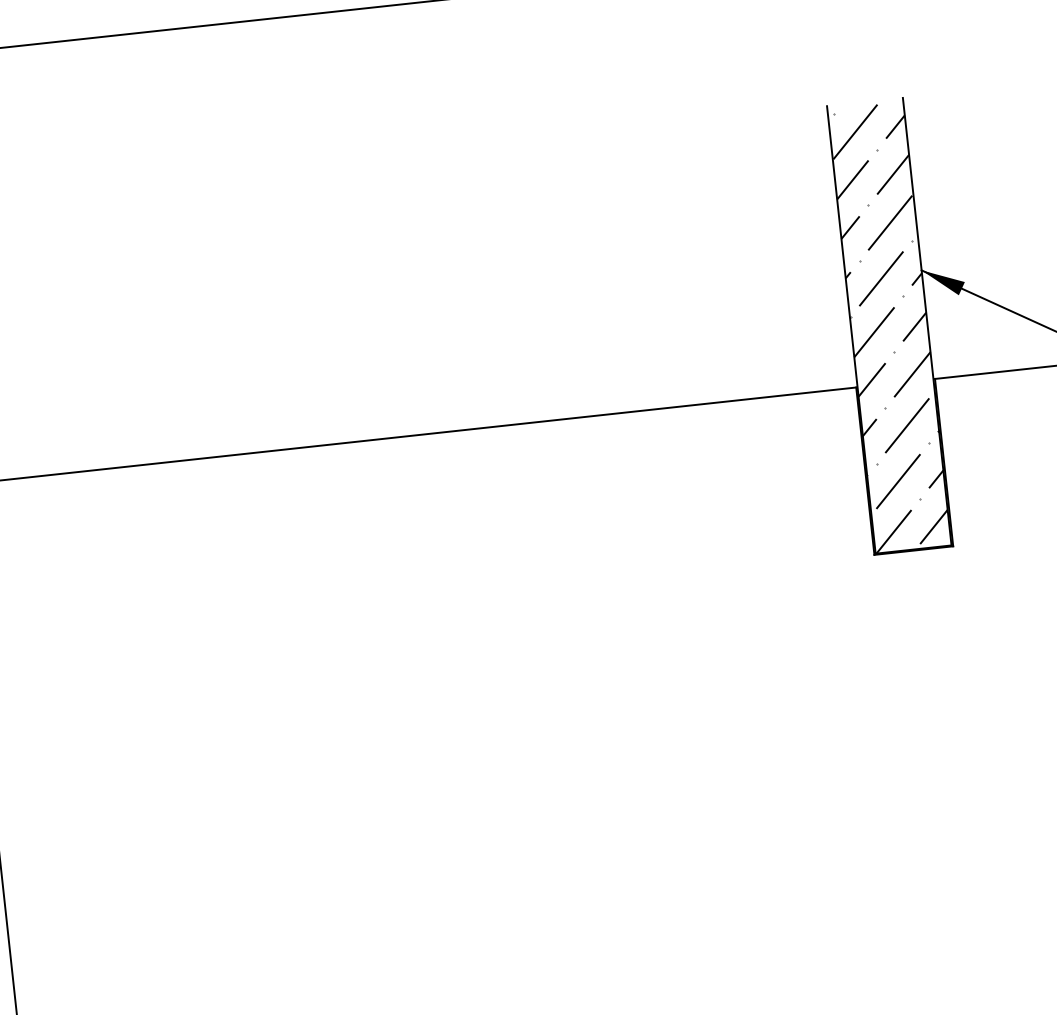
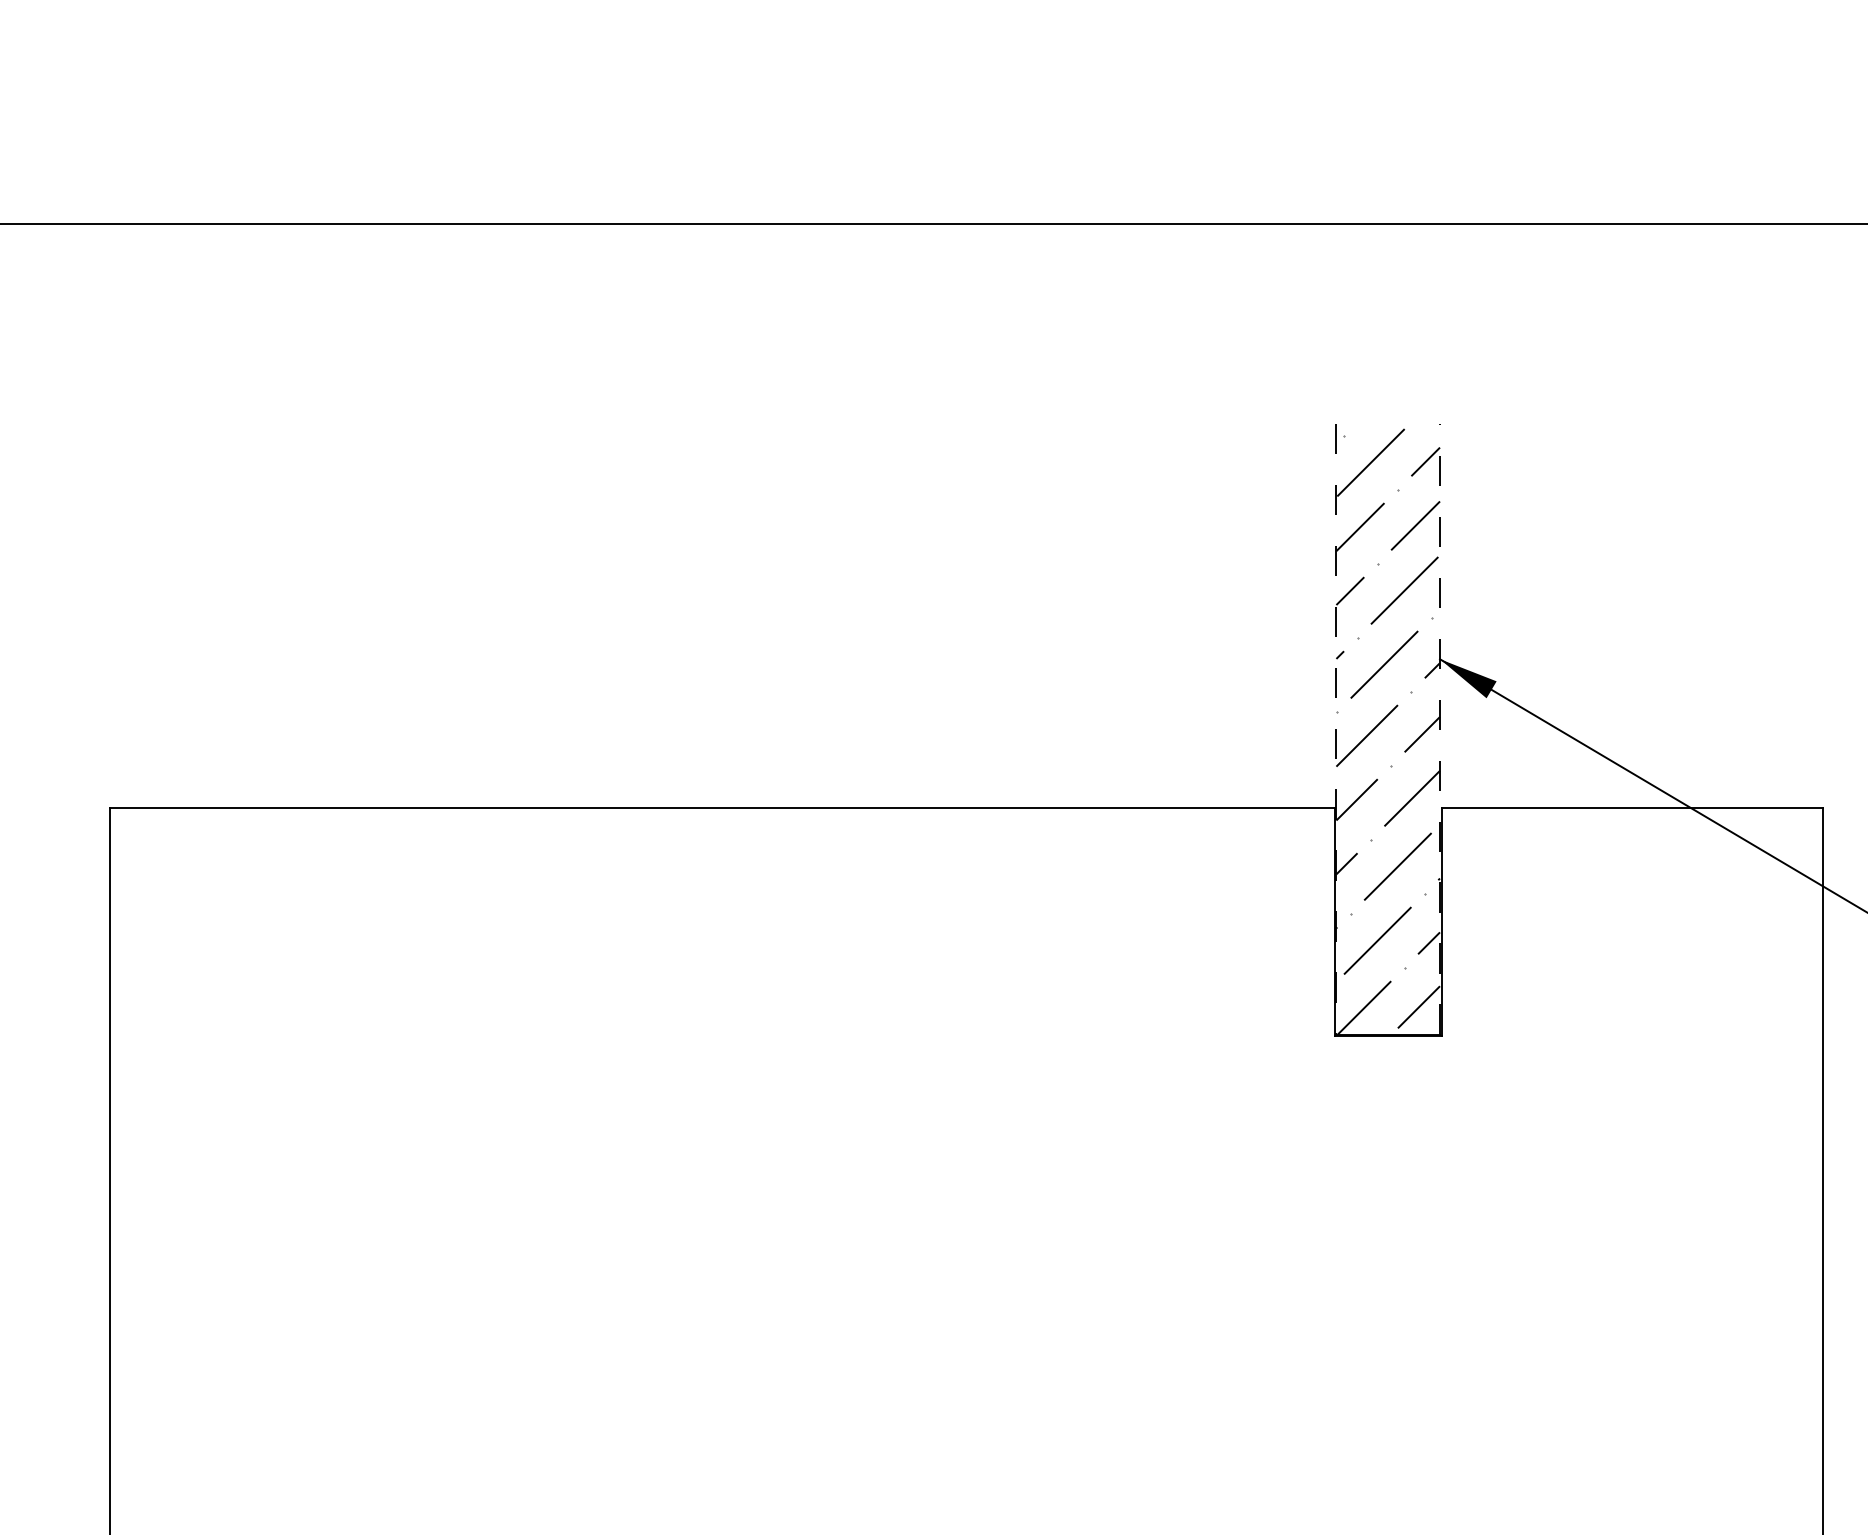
line: (927, 321) -> (1440, 728), solid -> dashed
line: (851, 330) -> (1336, 729), solid -> dashed

